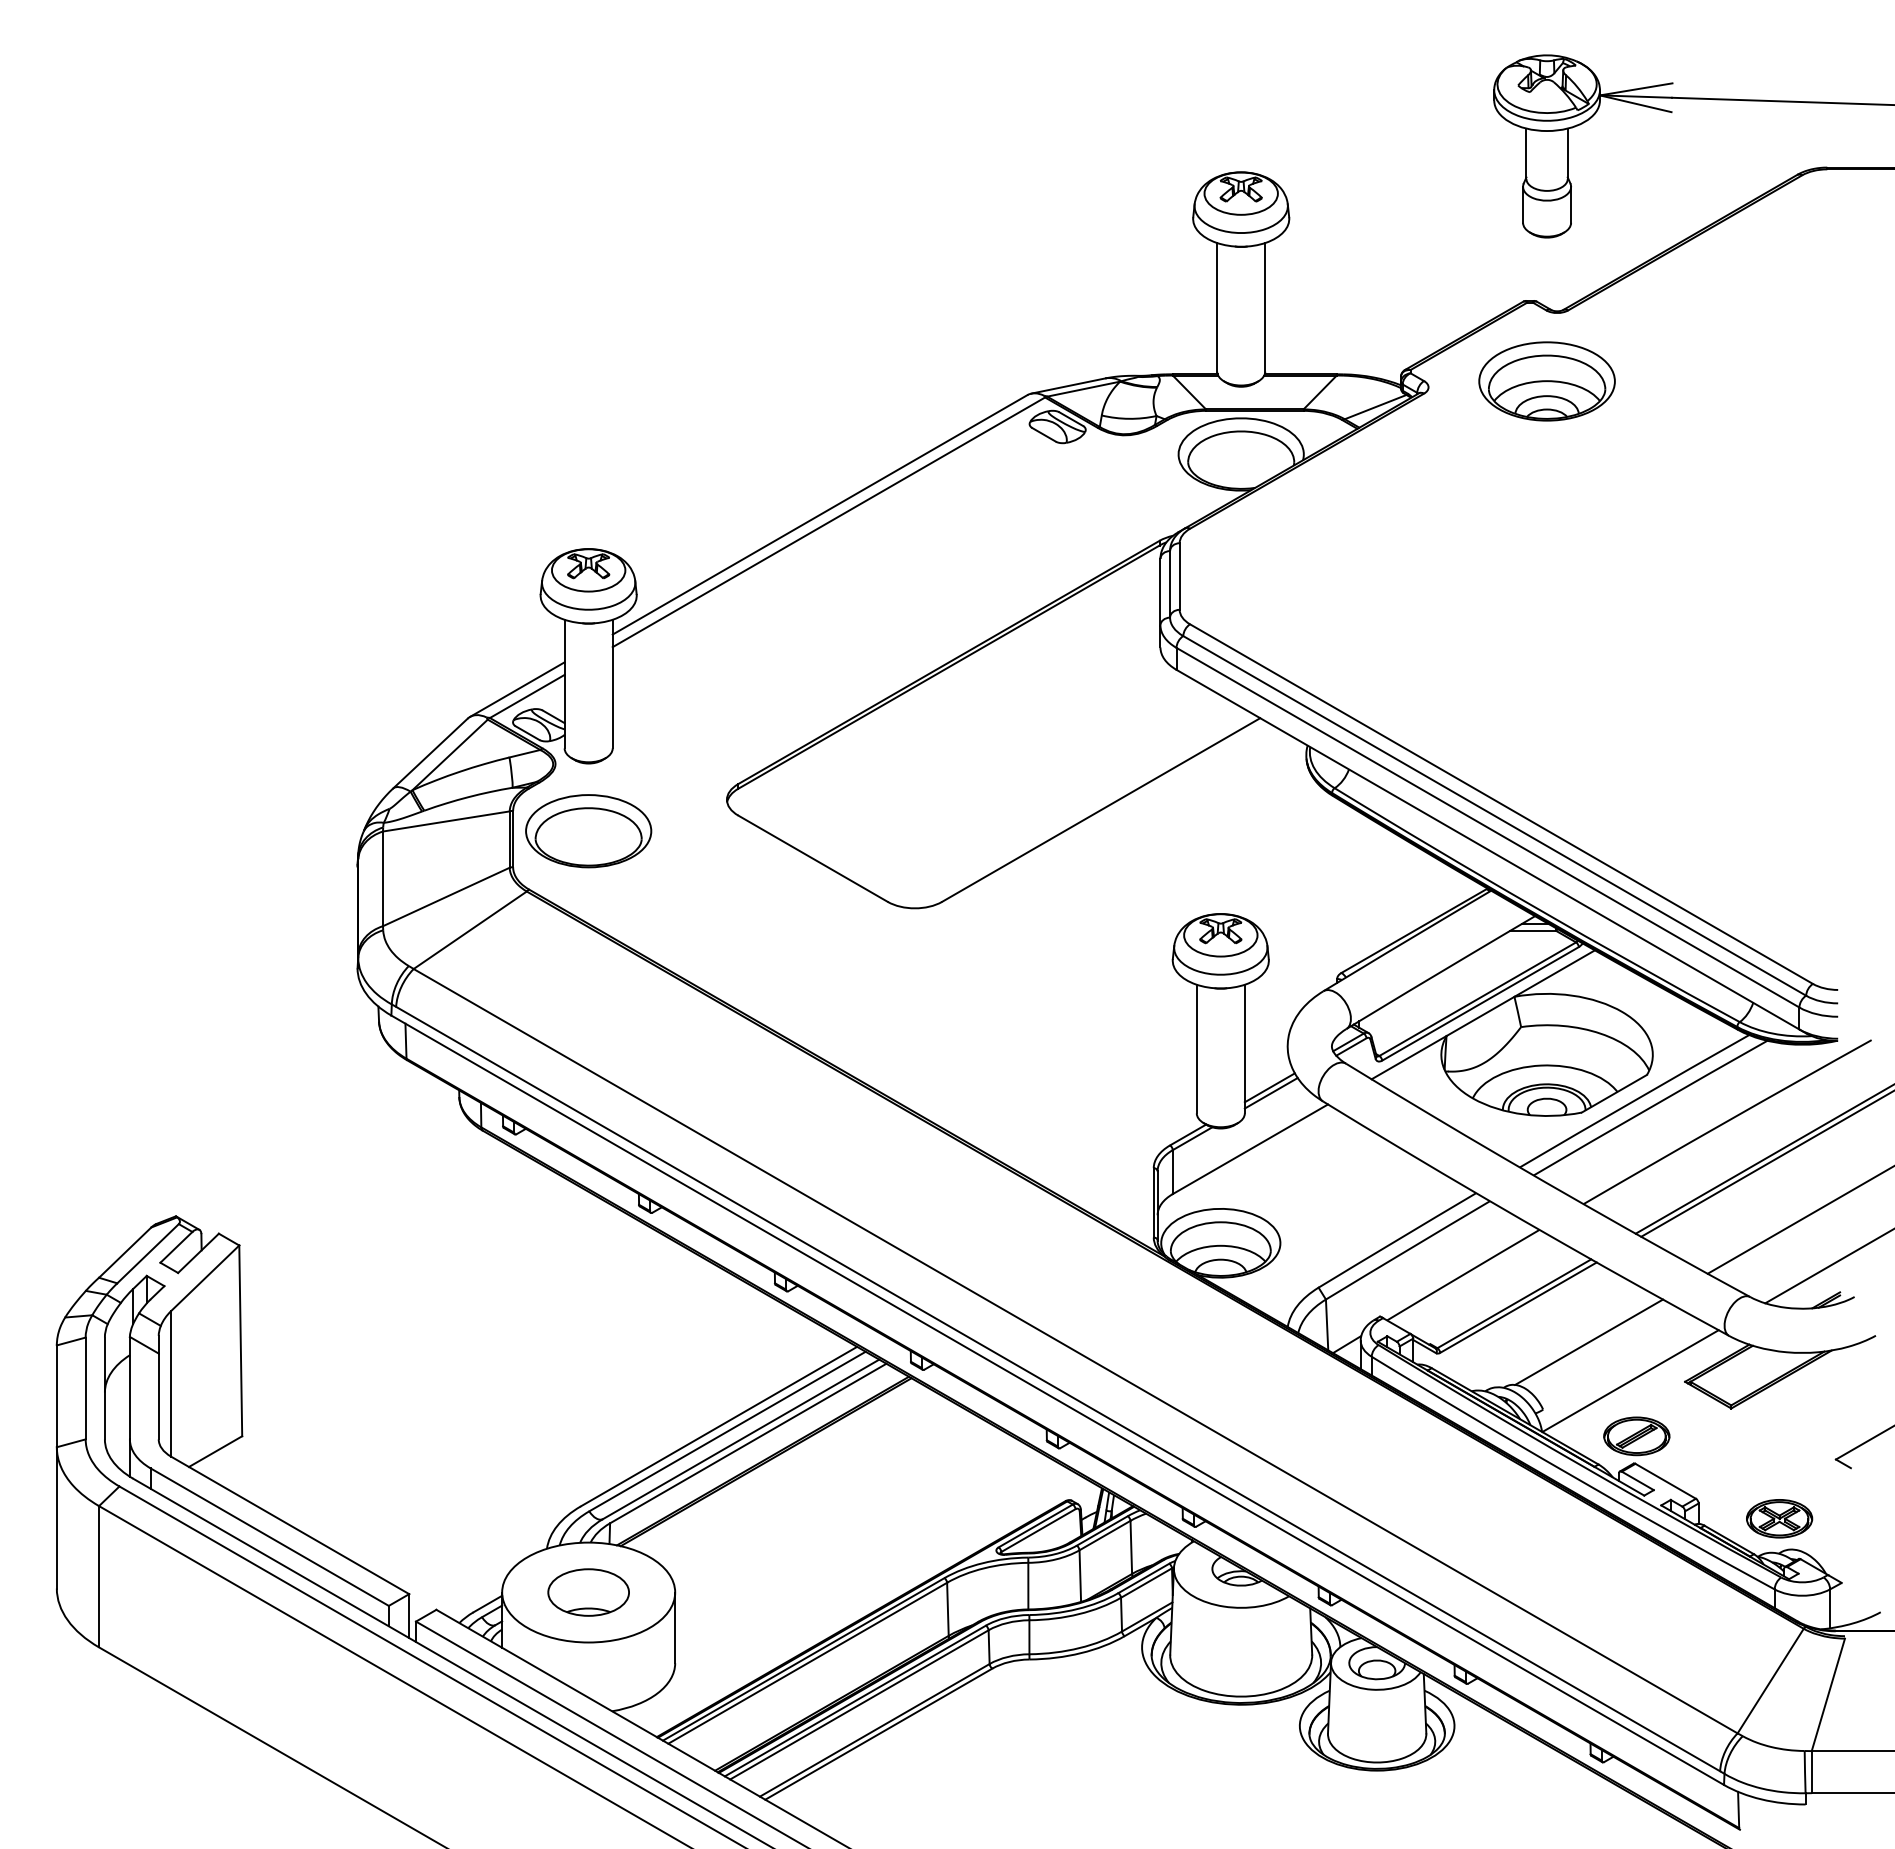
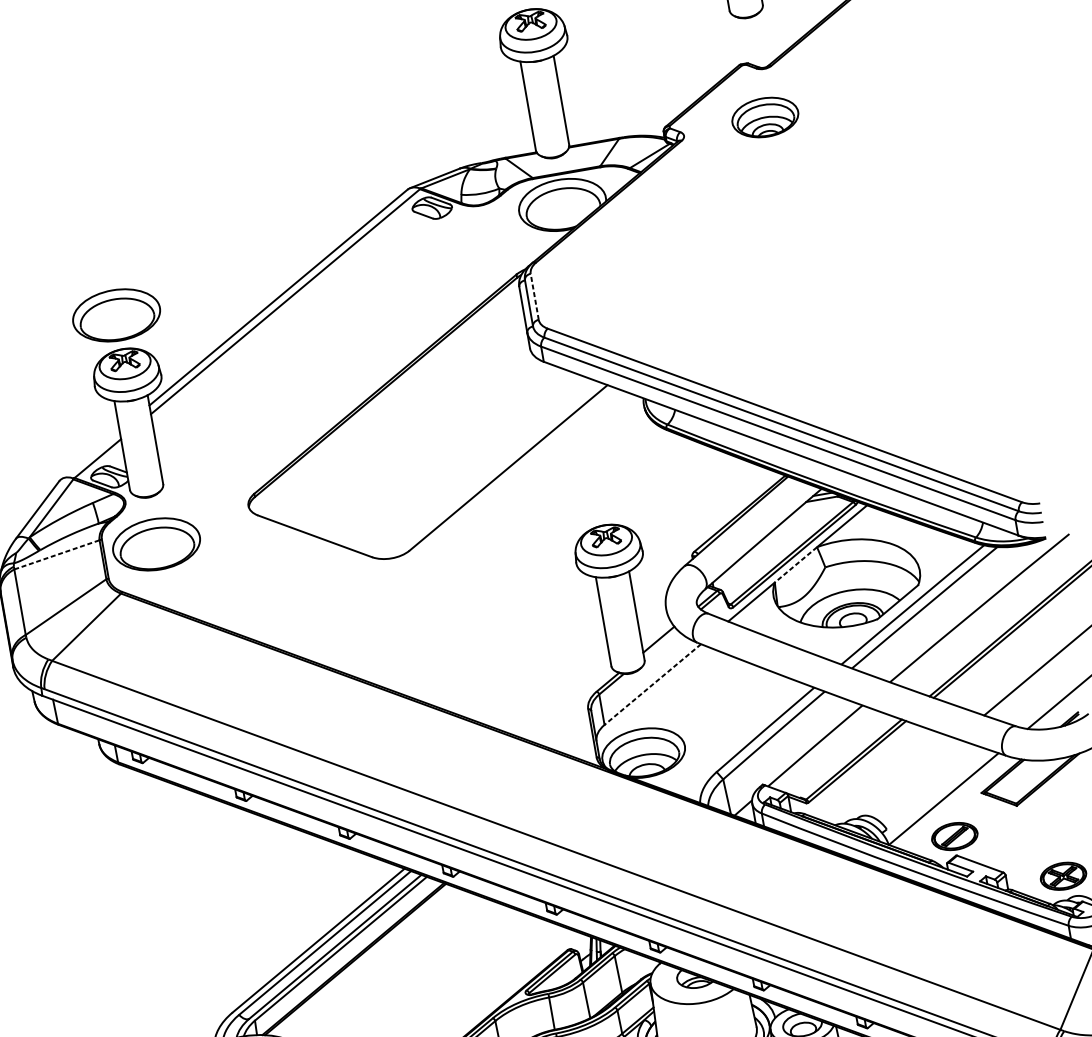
part: (1546, 381) -> (764, 117), size x0.7
part: (588, 500) -> (116, 315), added
line: (1179, 576) -> (534, 296), solid -> dashed
line: (517, 689) -> (90, 454), removed
line: (446, 821) -> (57, 554), solid -> dashed
line: (1480, 1016) -> (795, 564), solid -> dashed
line: (1270, 1093) -> (659, 643), removed
line: (1250, 1149) -> (652, 684), solid -> dashed
line: (1589, 1341) -> (910, 776), removed

